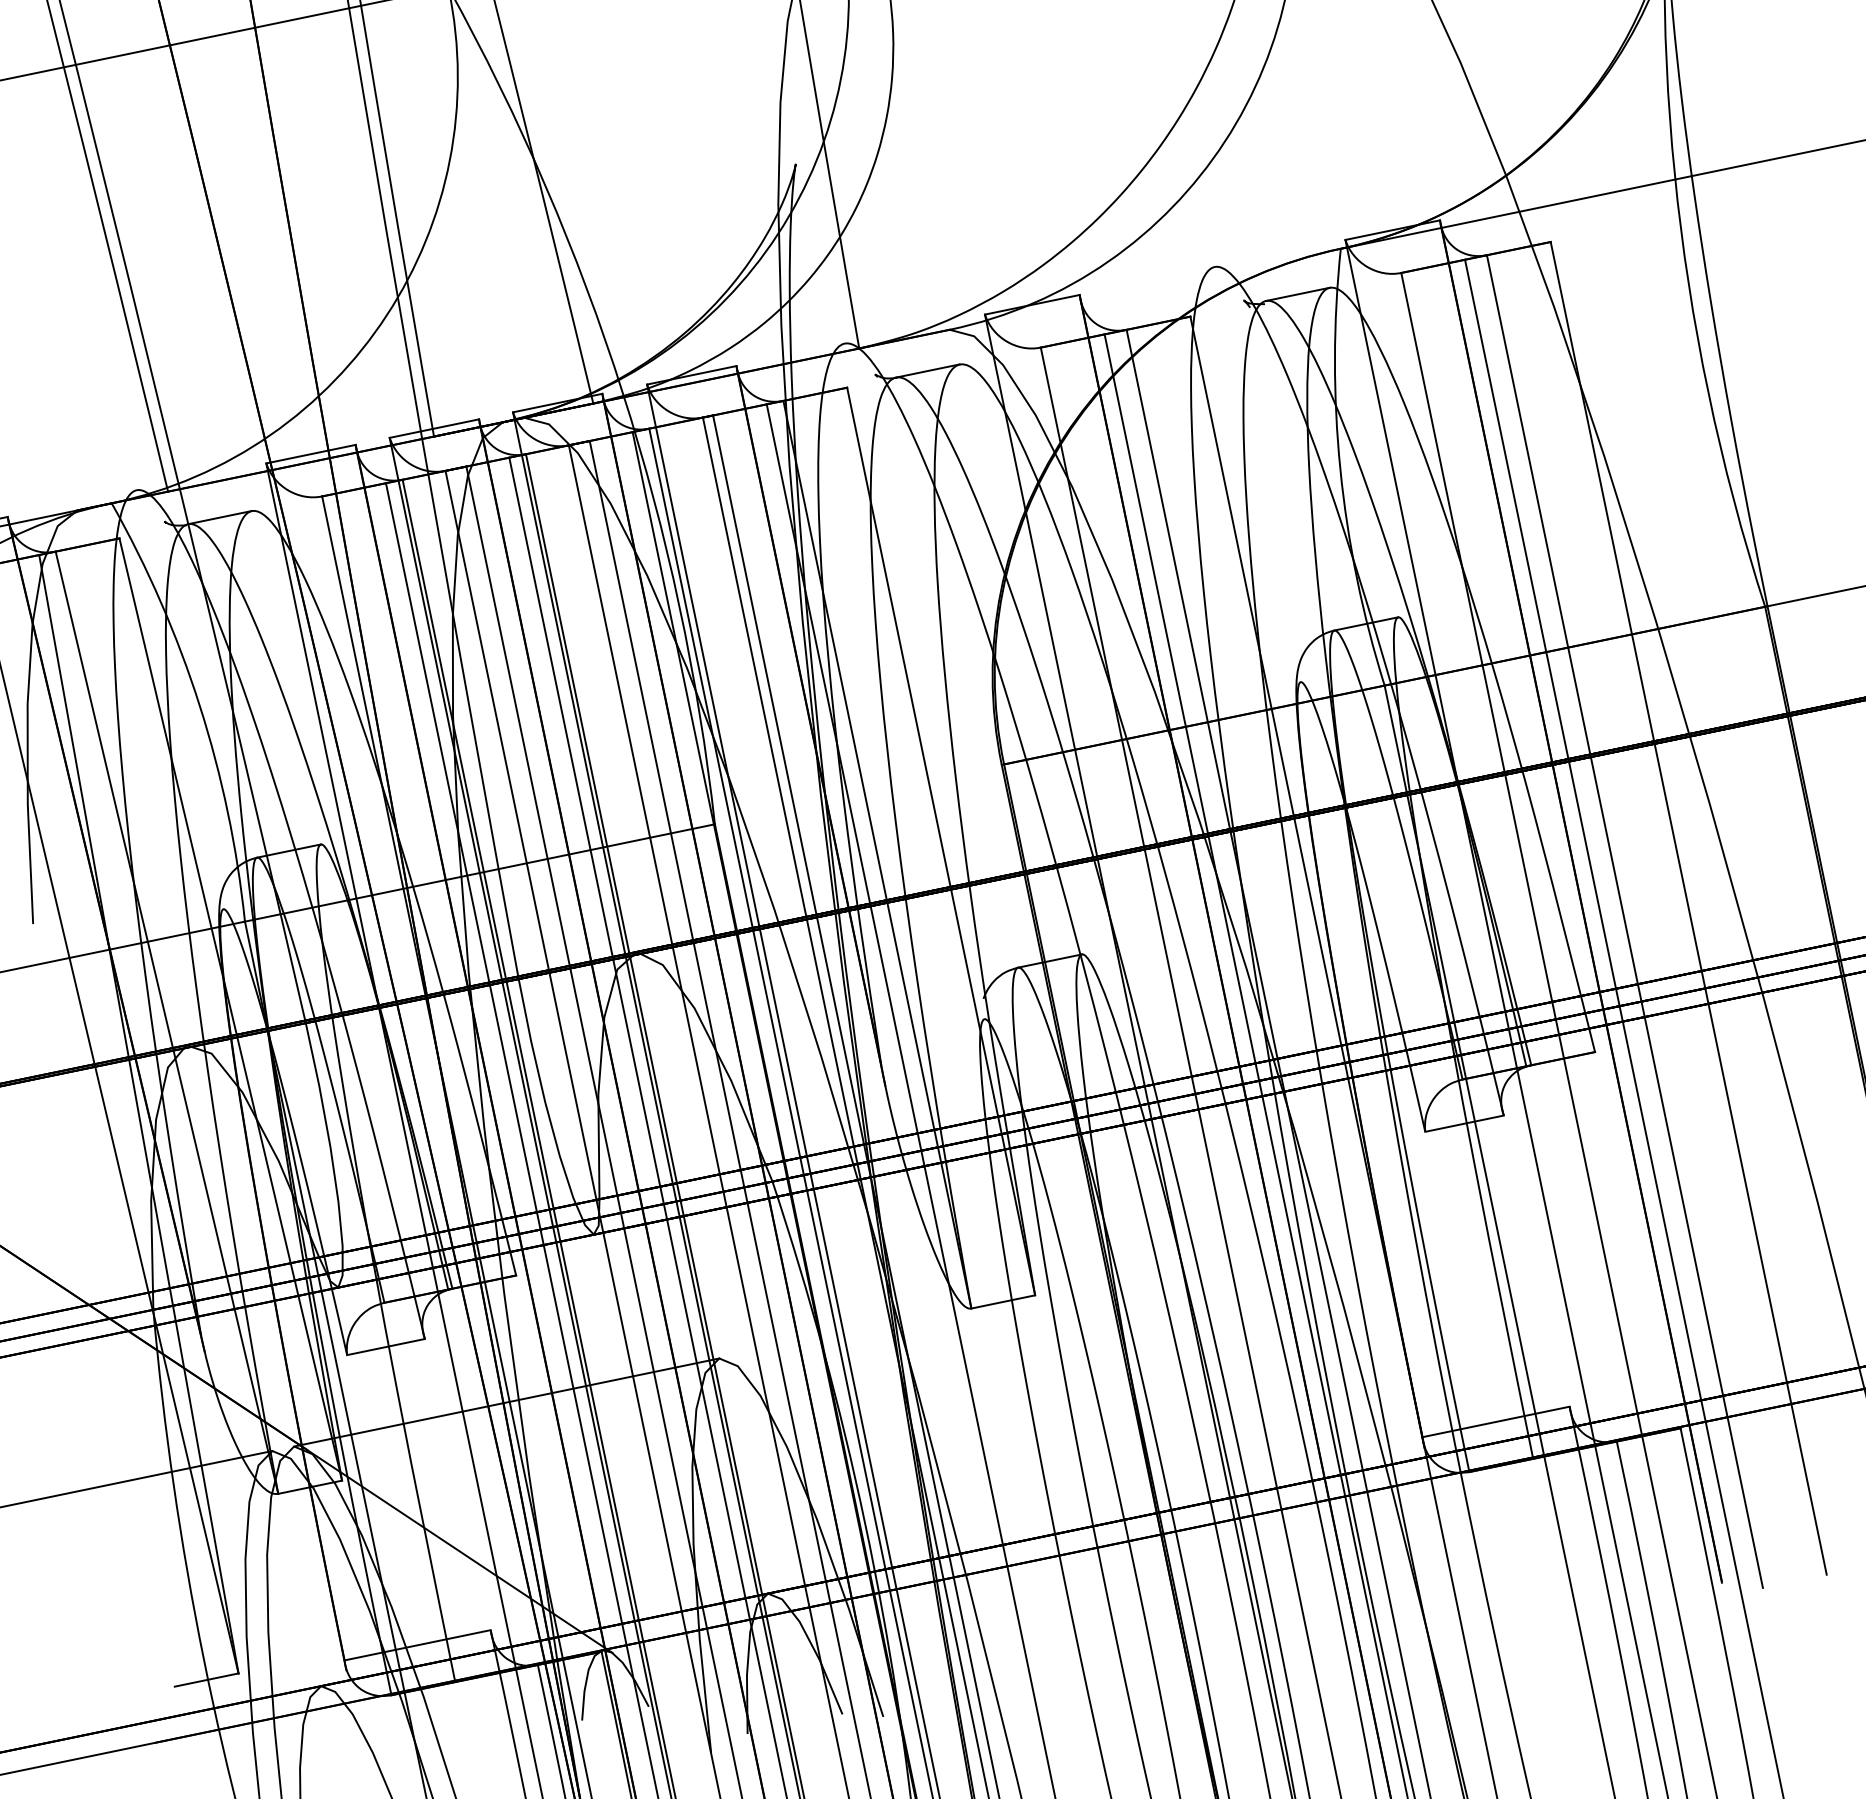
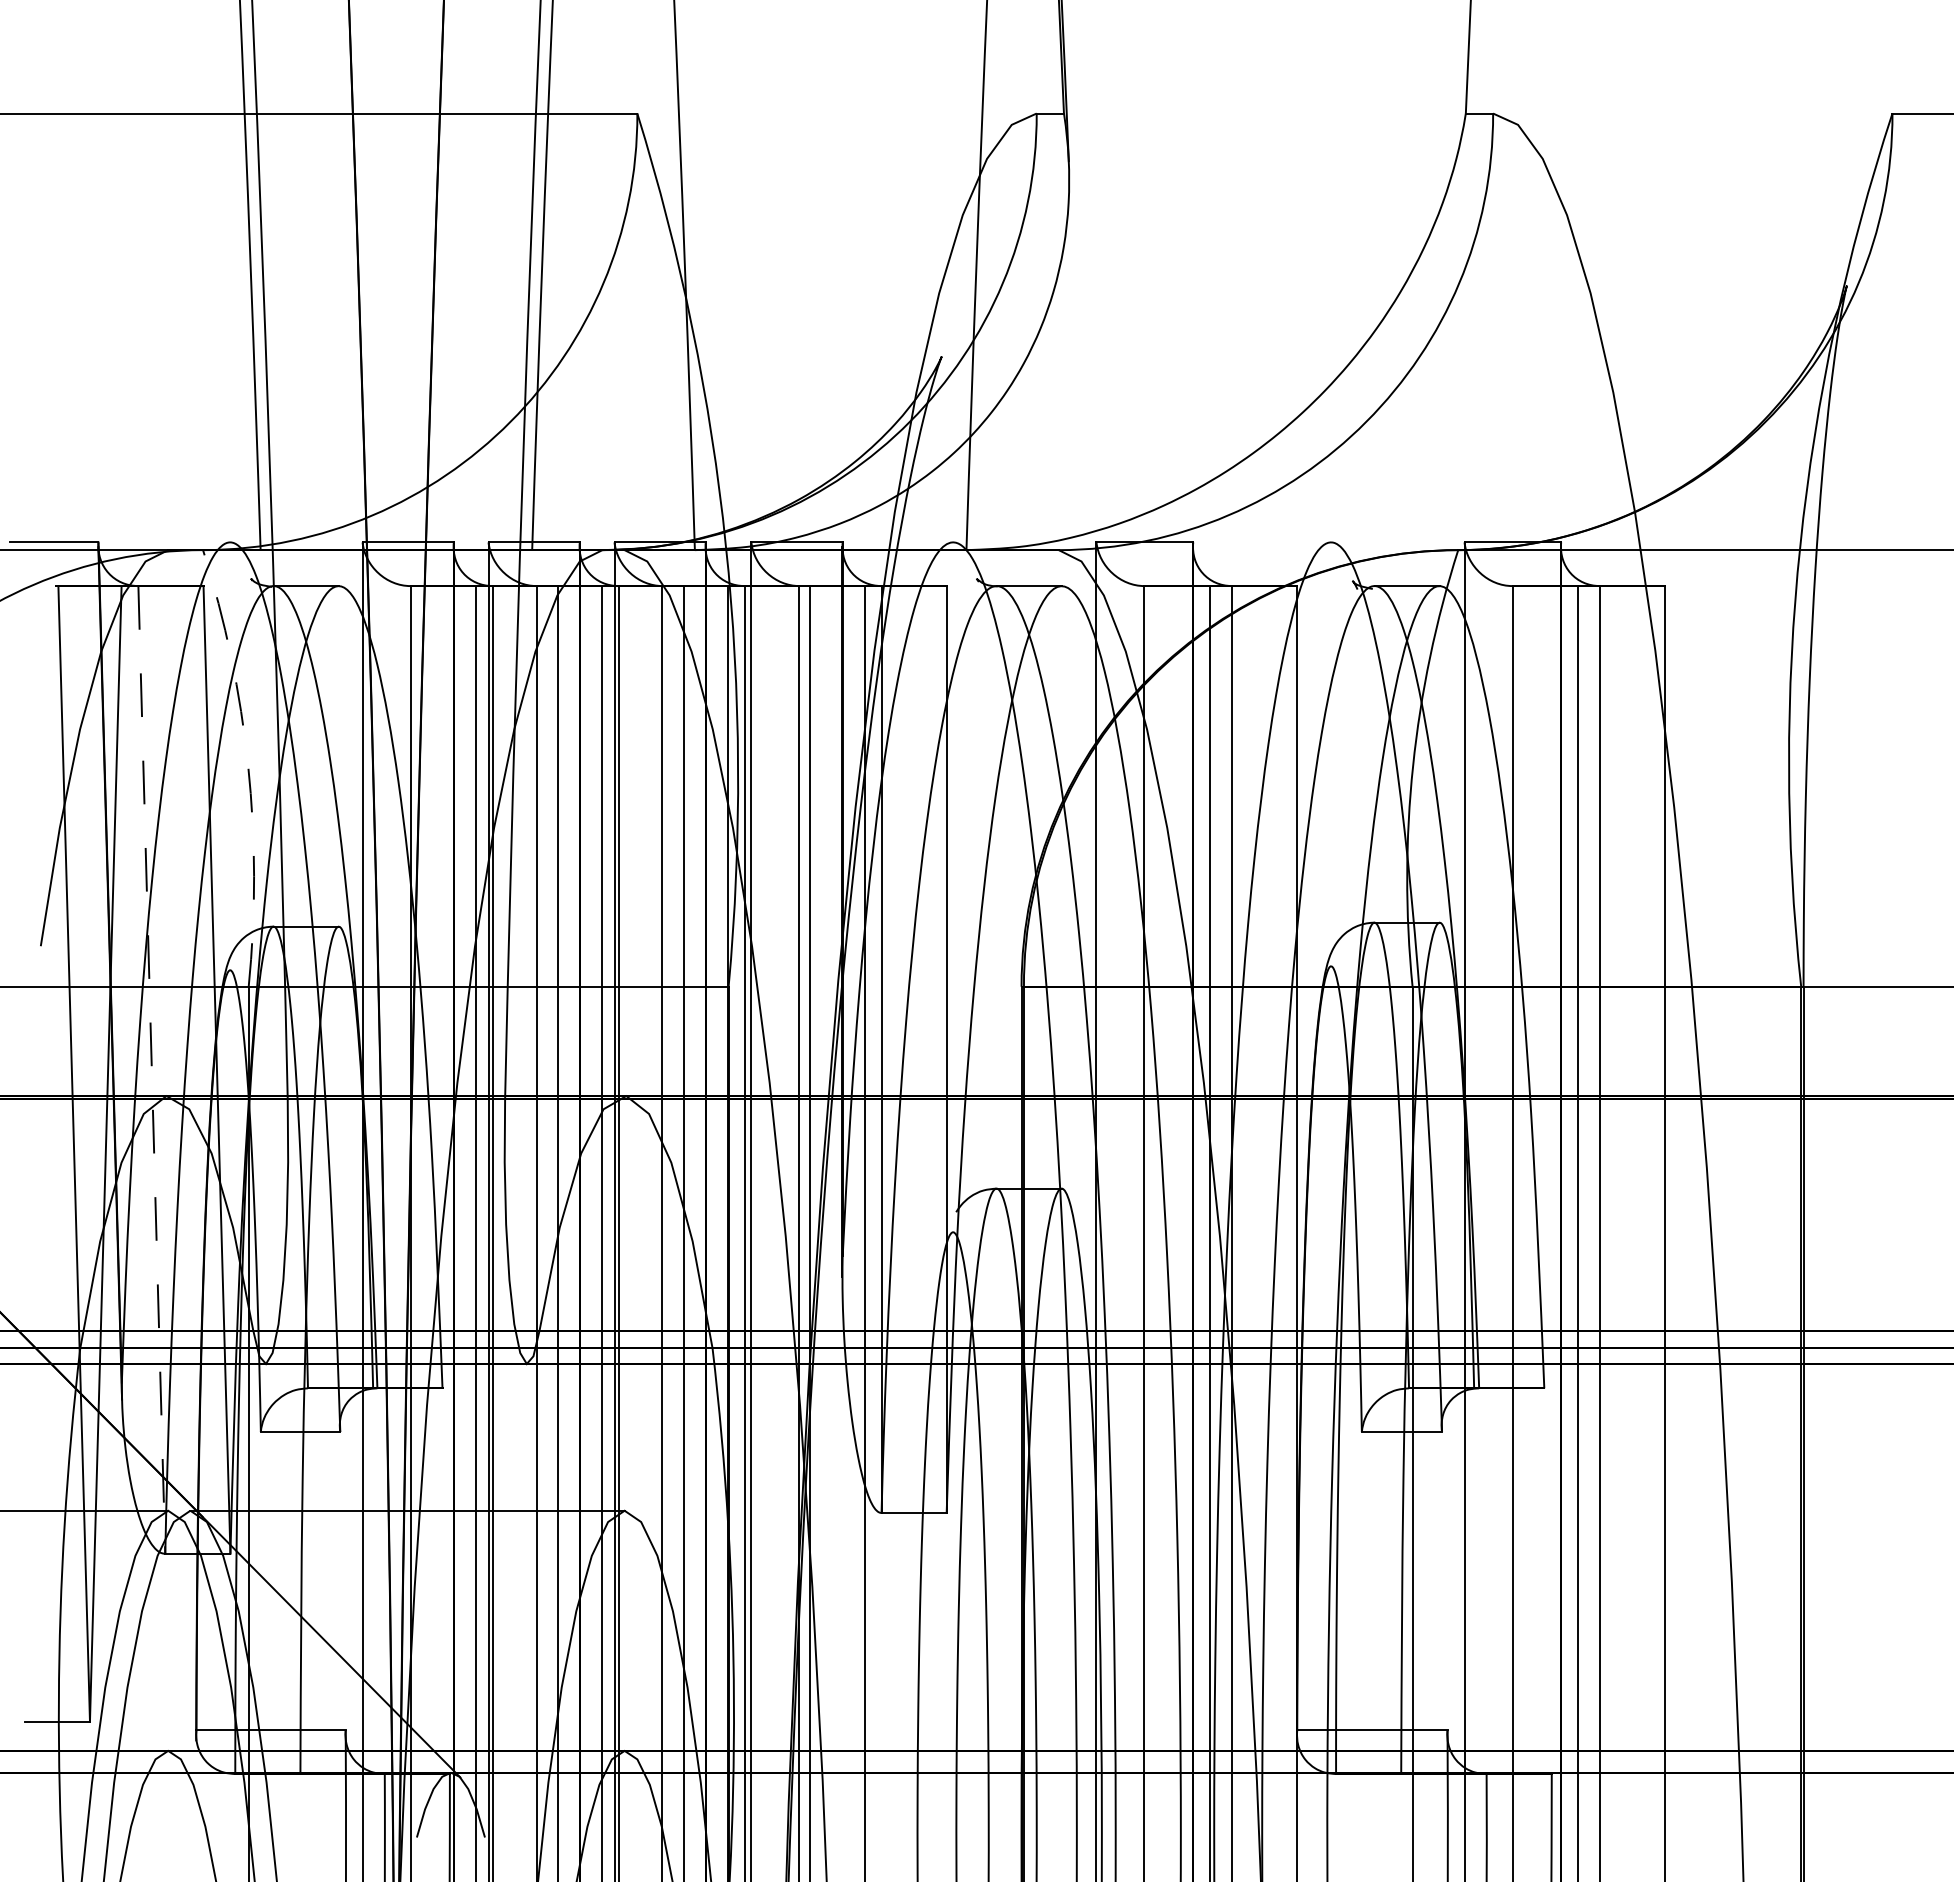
arc: (200, 705) -> (248, 766), solid -> dashed
line: (166, 1023) -> (151, 1070), solid -> dashed

